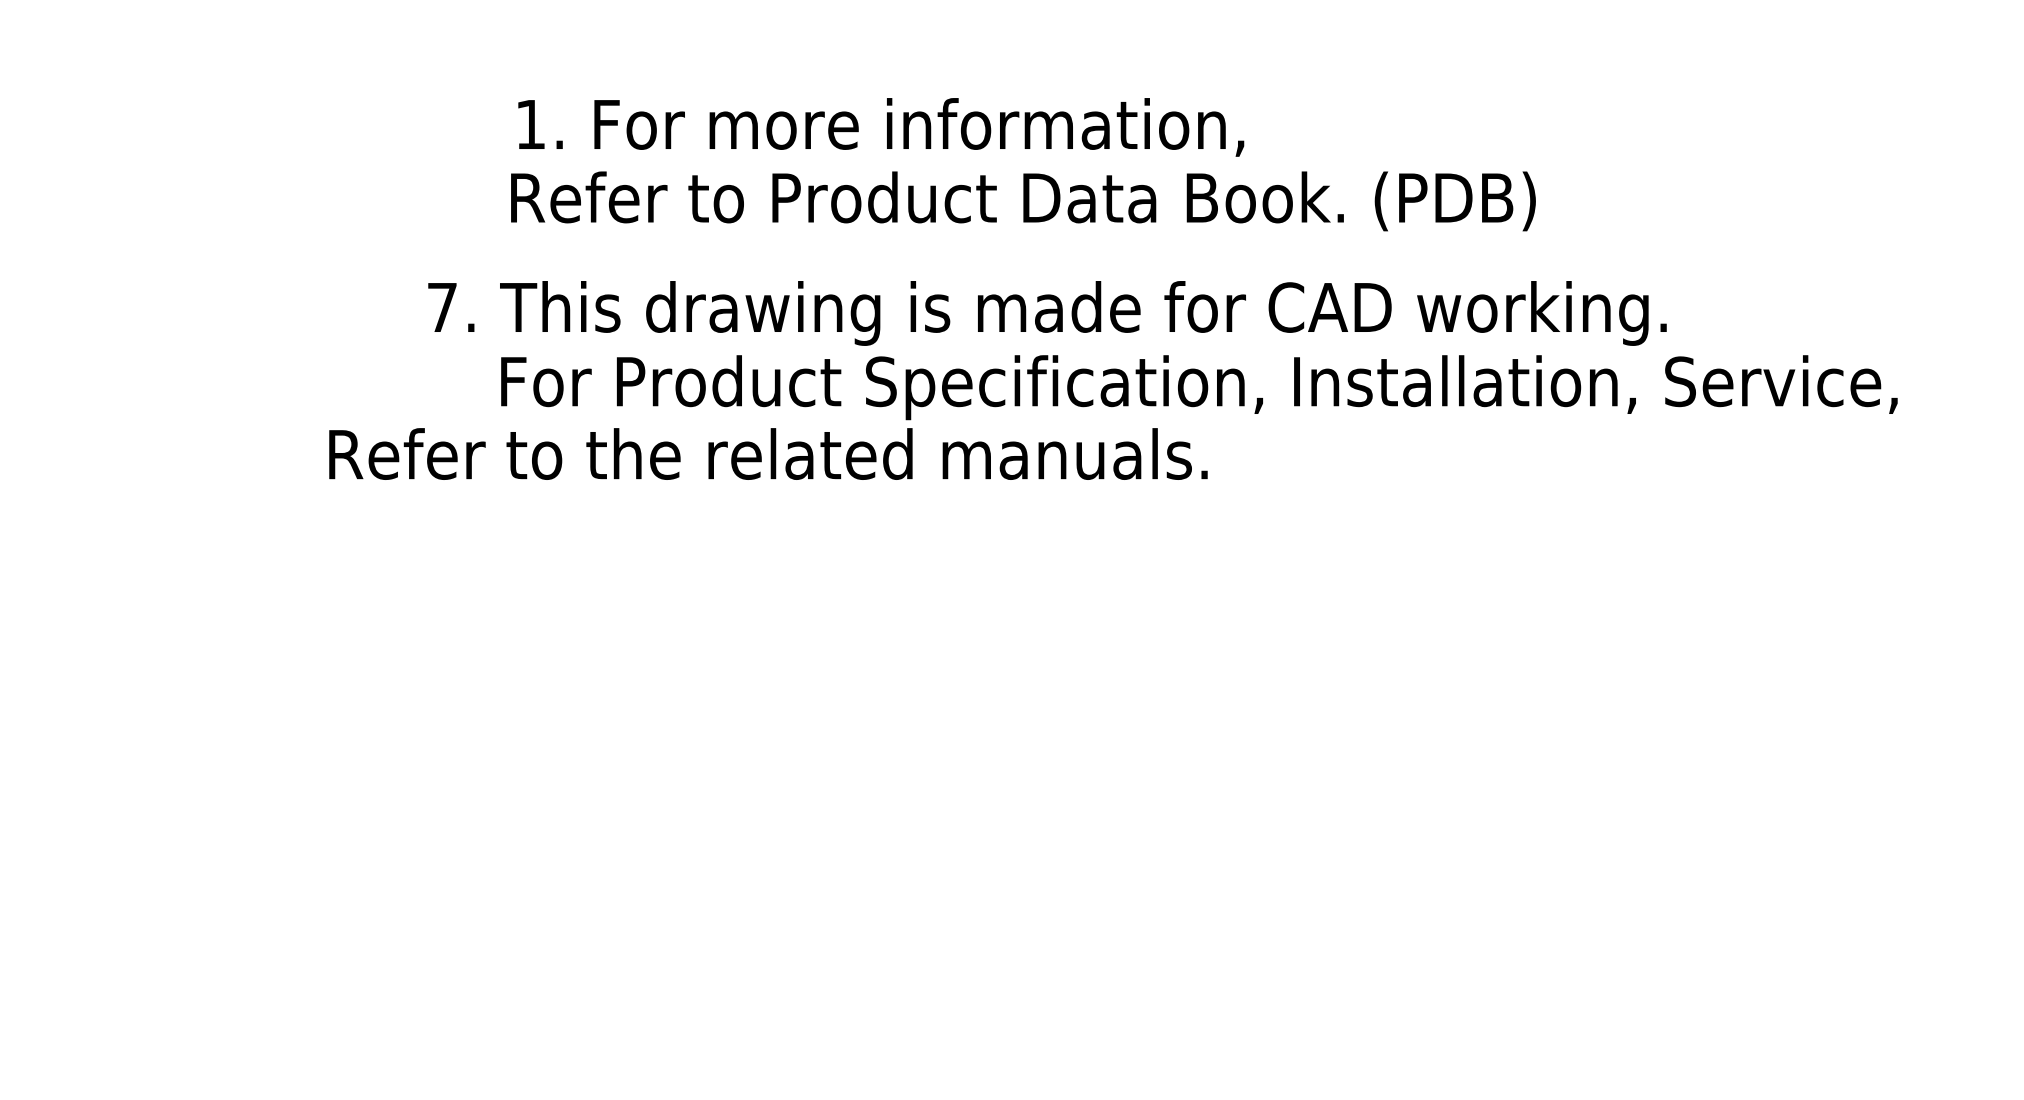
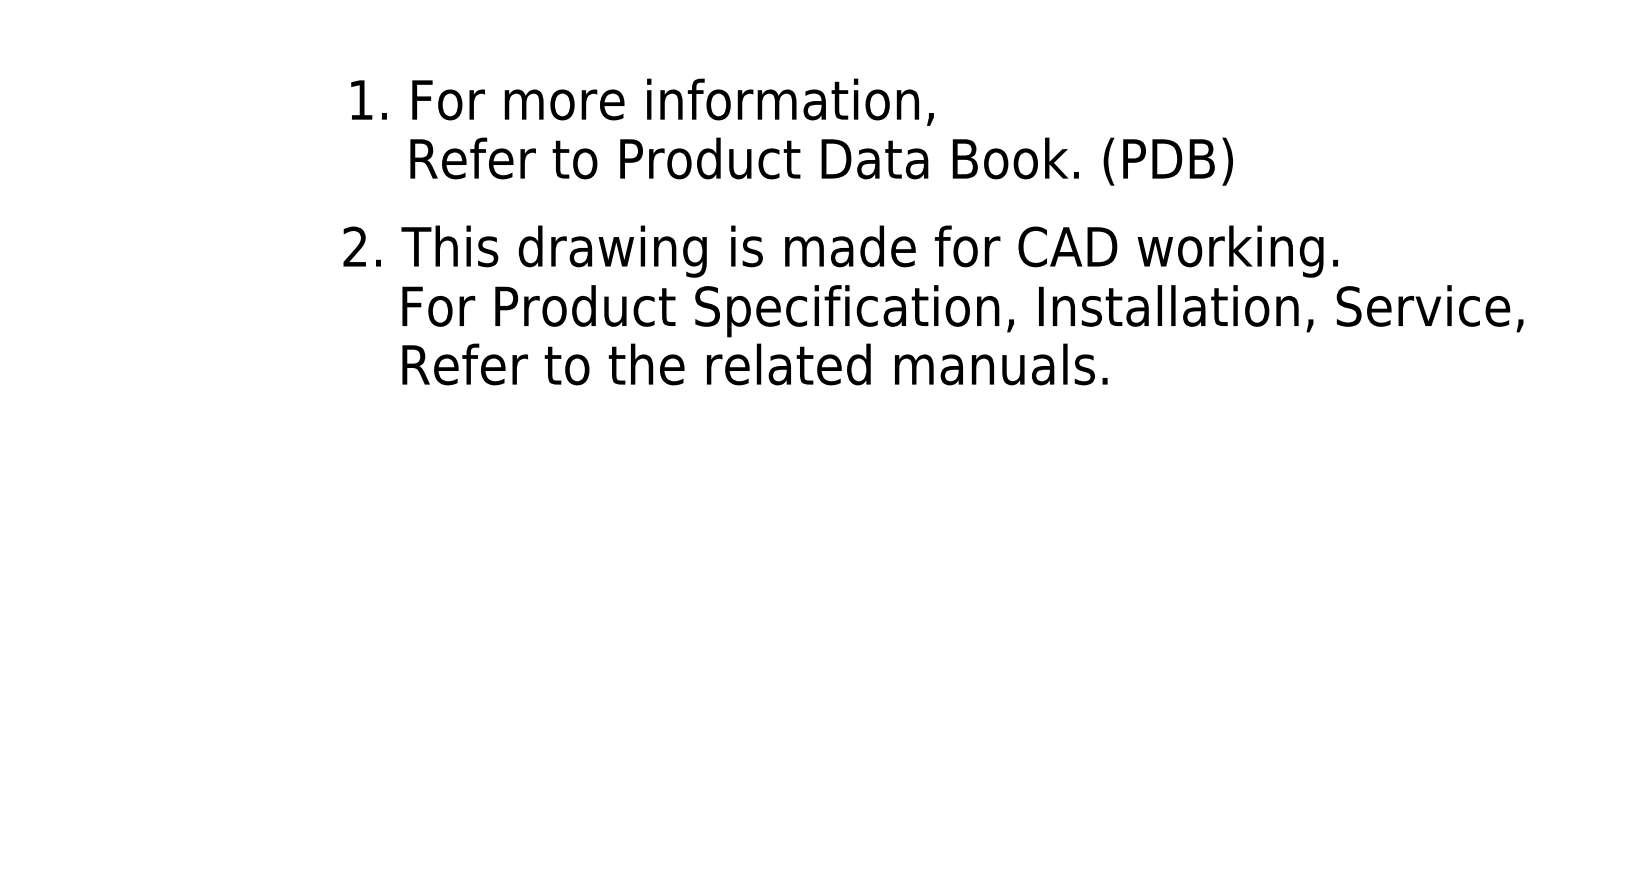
text: (881, 126) -> (642, 101), moved
text: (441, 307) -> (354, 246), 7. -> 2.
text: (767, 454) -> (754, 364), moved

